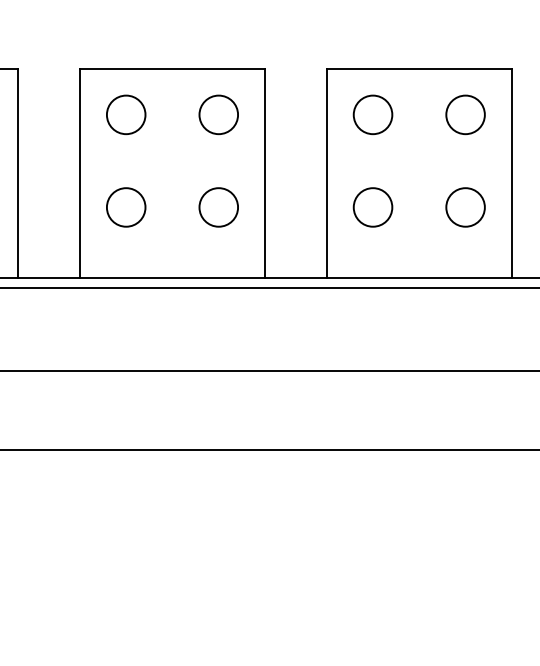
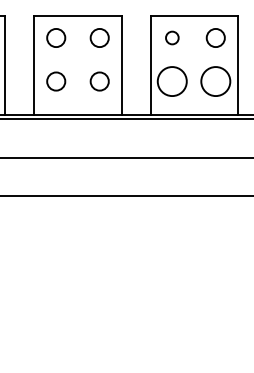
circle: (373, 113) -> (172, 37), size x0.7
circle: (373, 207) -> (172, 81), size x1.6
circle: (464, 207) -> (215, 81), size x1.6

